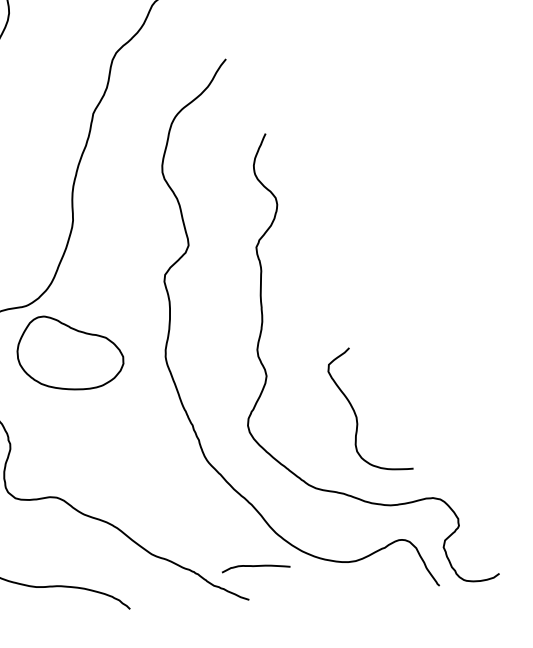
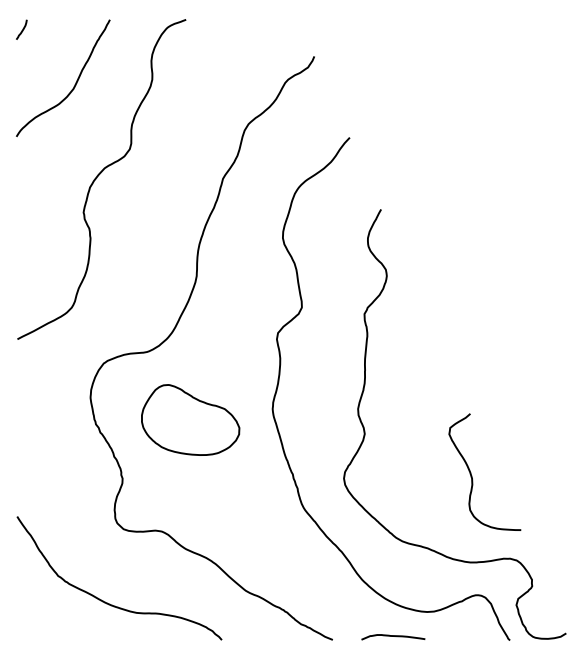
part: (69, 351) -> (190, 419), moved
curve: (356, 414) -> (472, 475), moved
curve: (256, 566) -> (393, 636), moved

